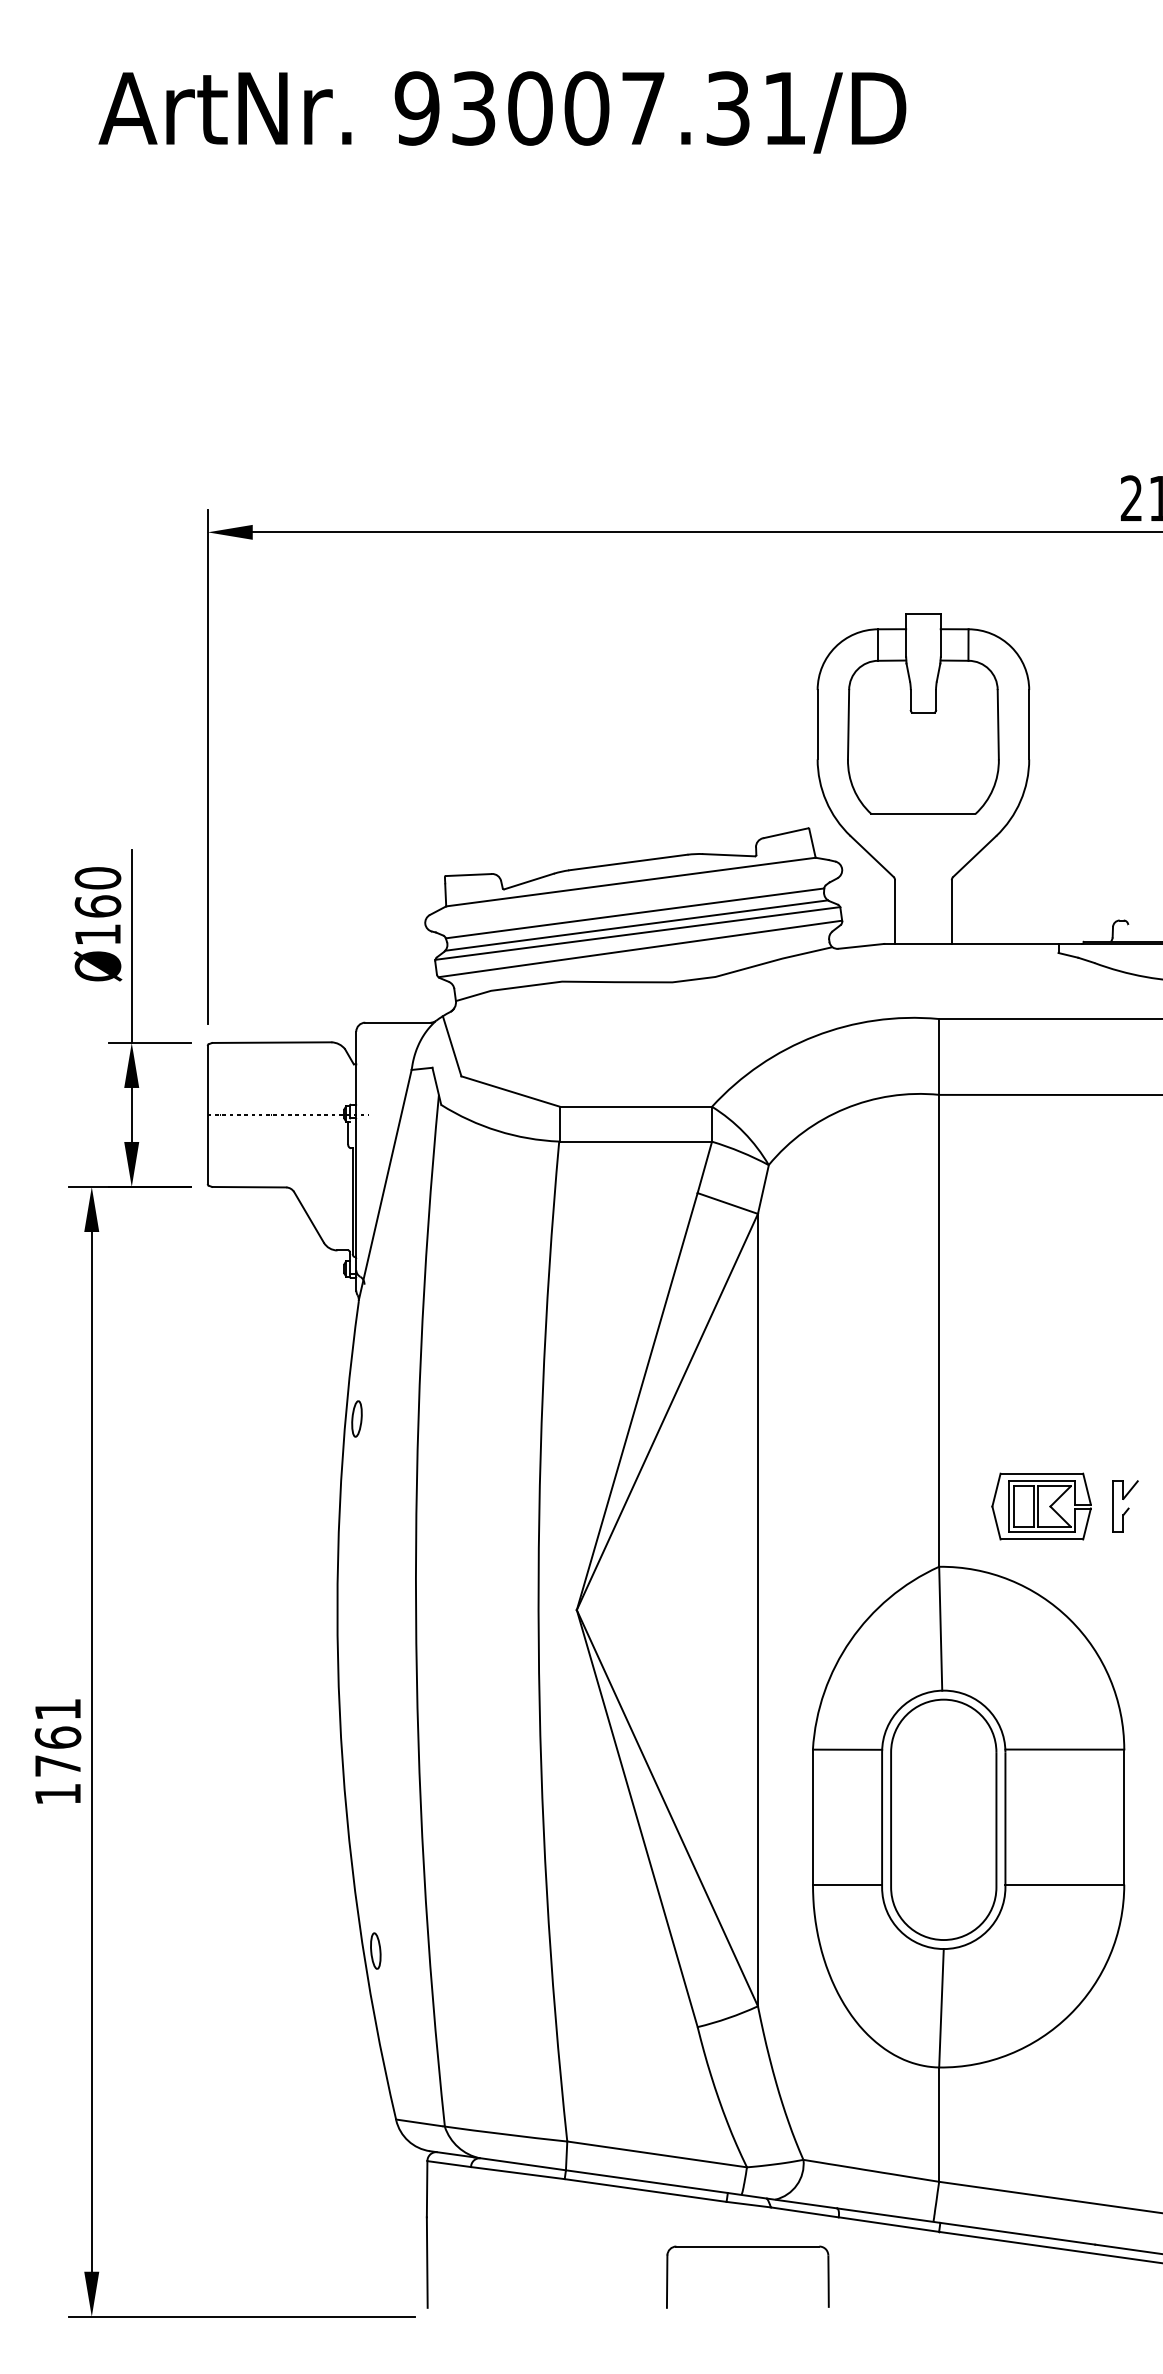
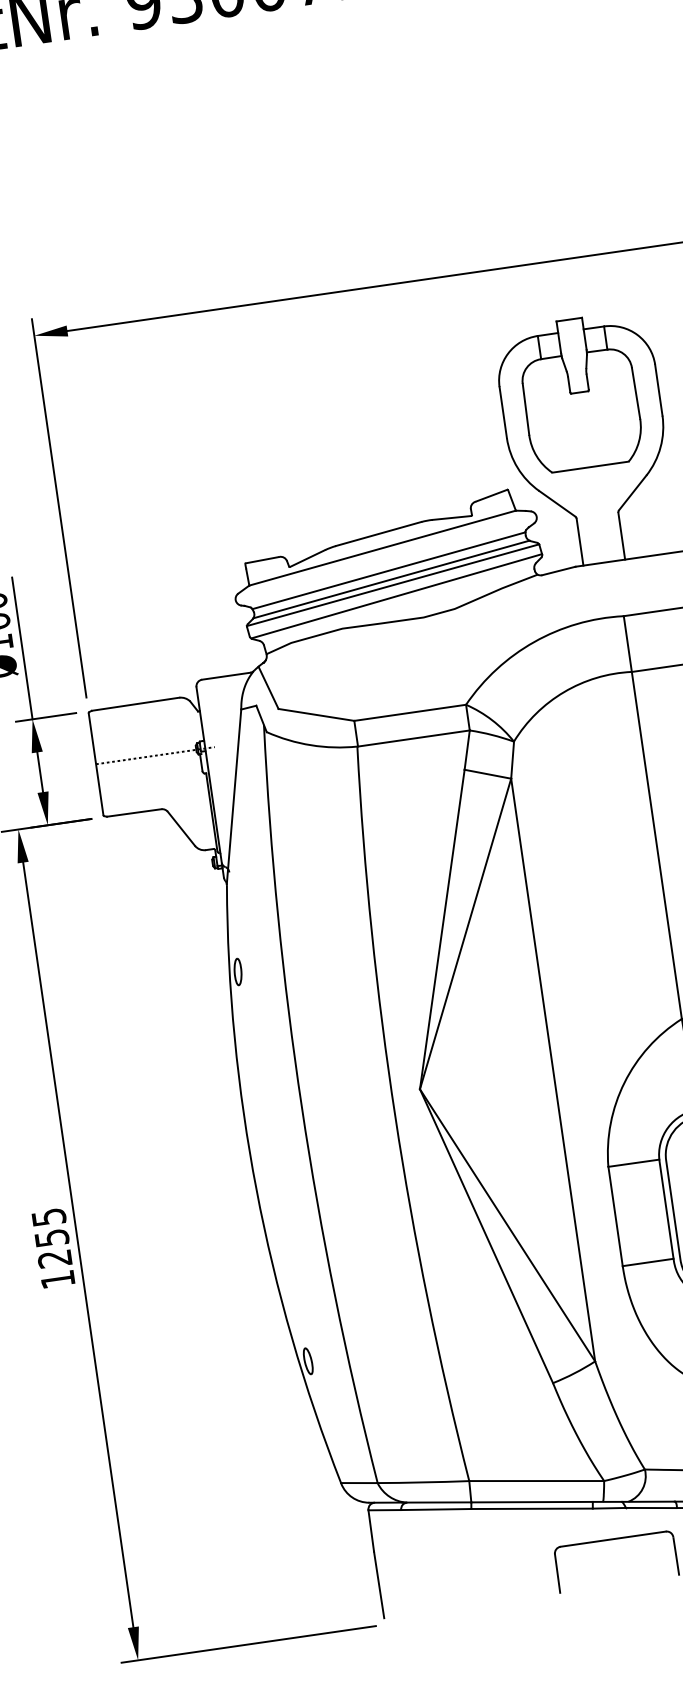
text: (57, 1737) -> (51, 1237), 1761 -> 1255

